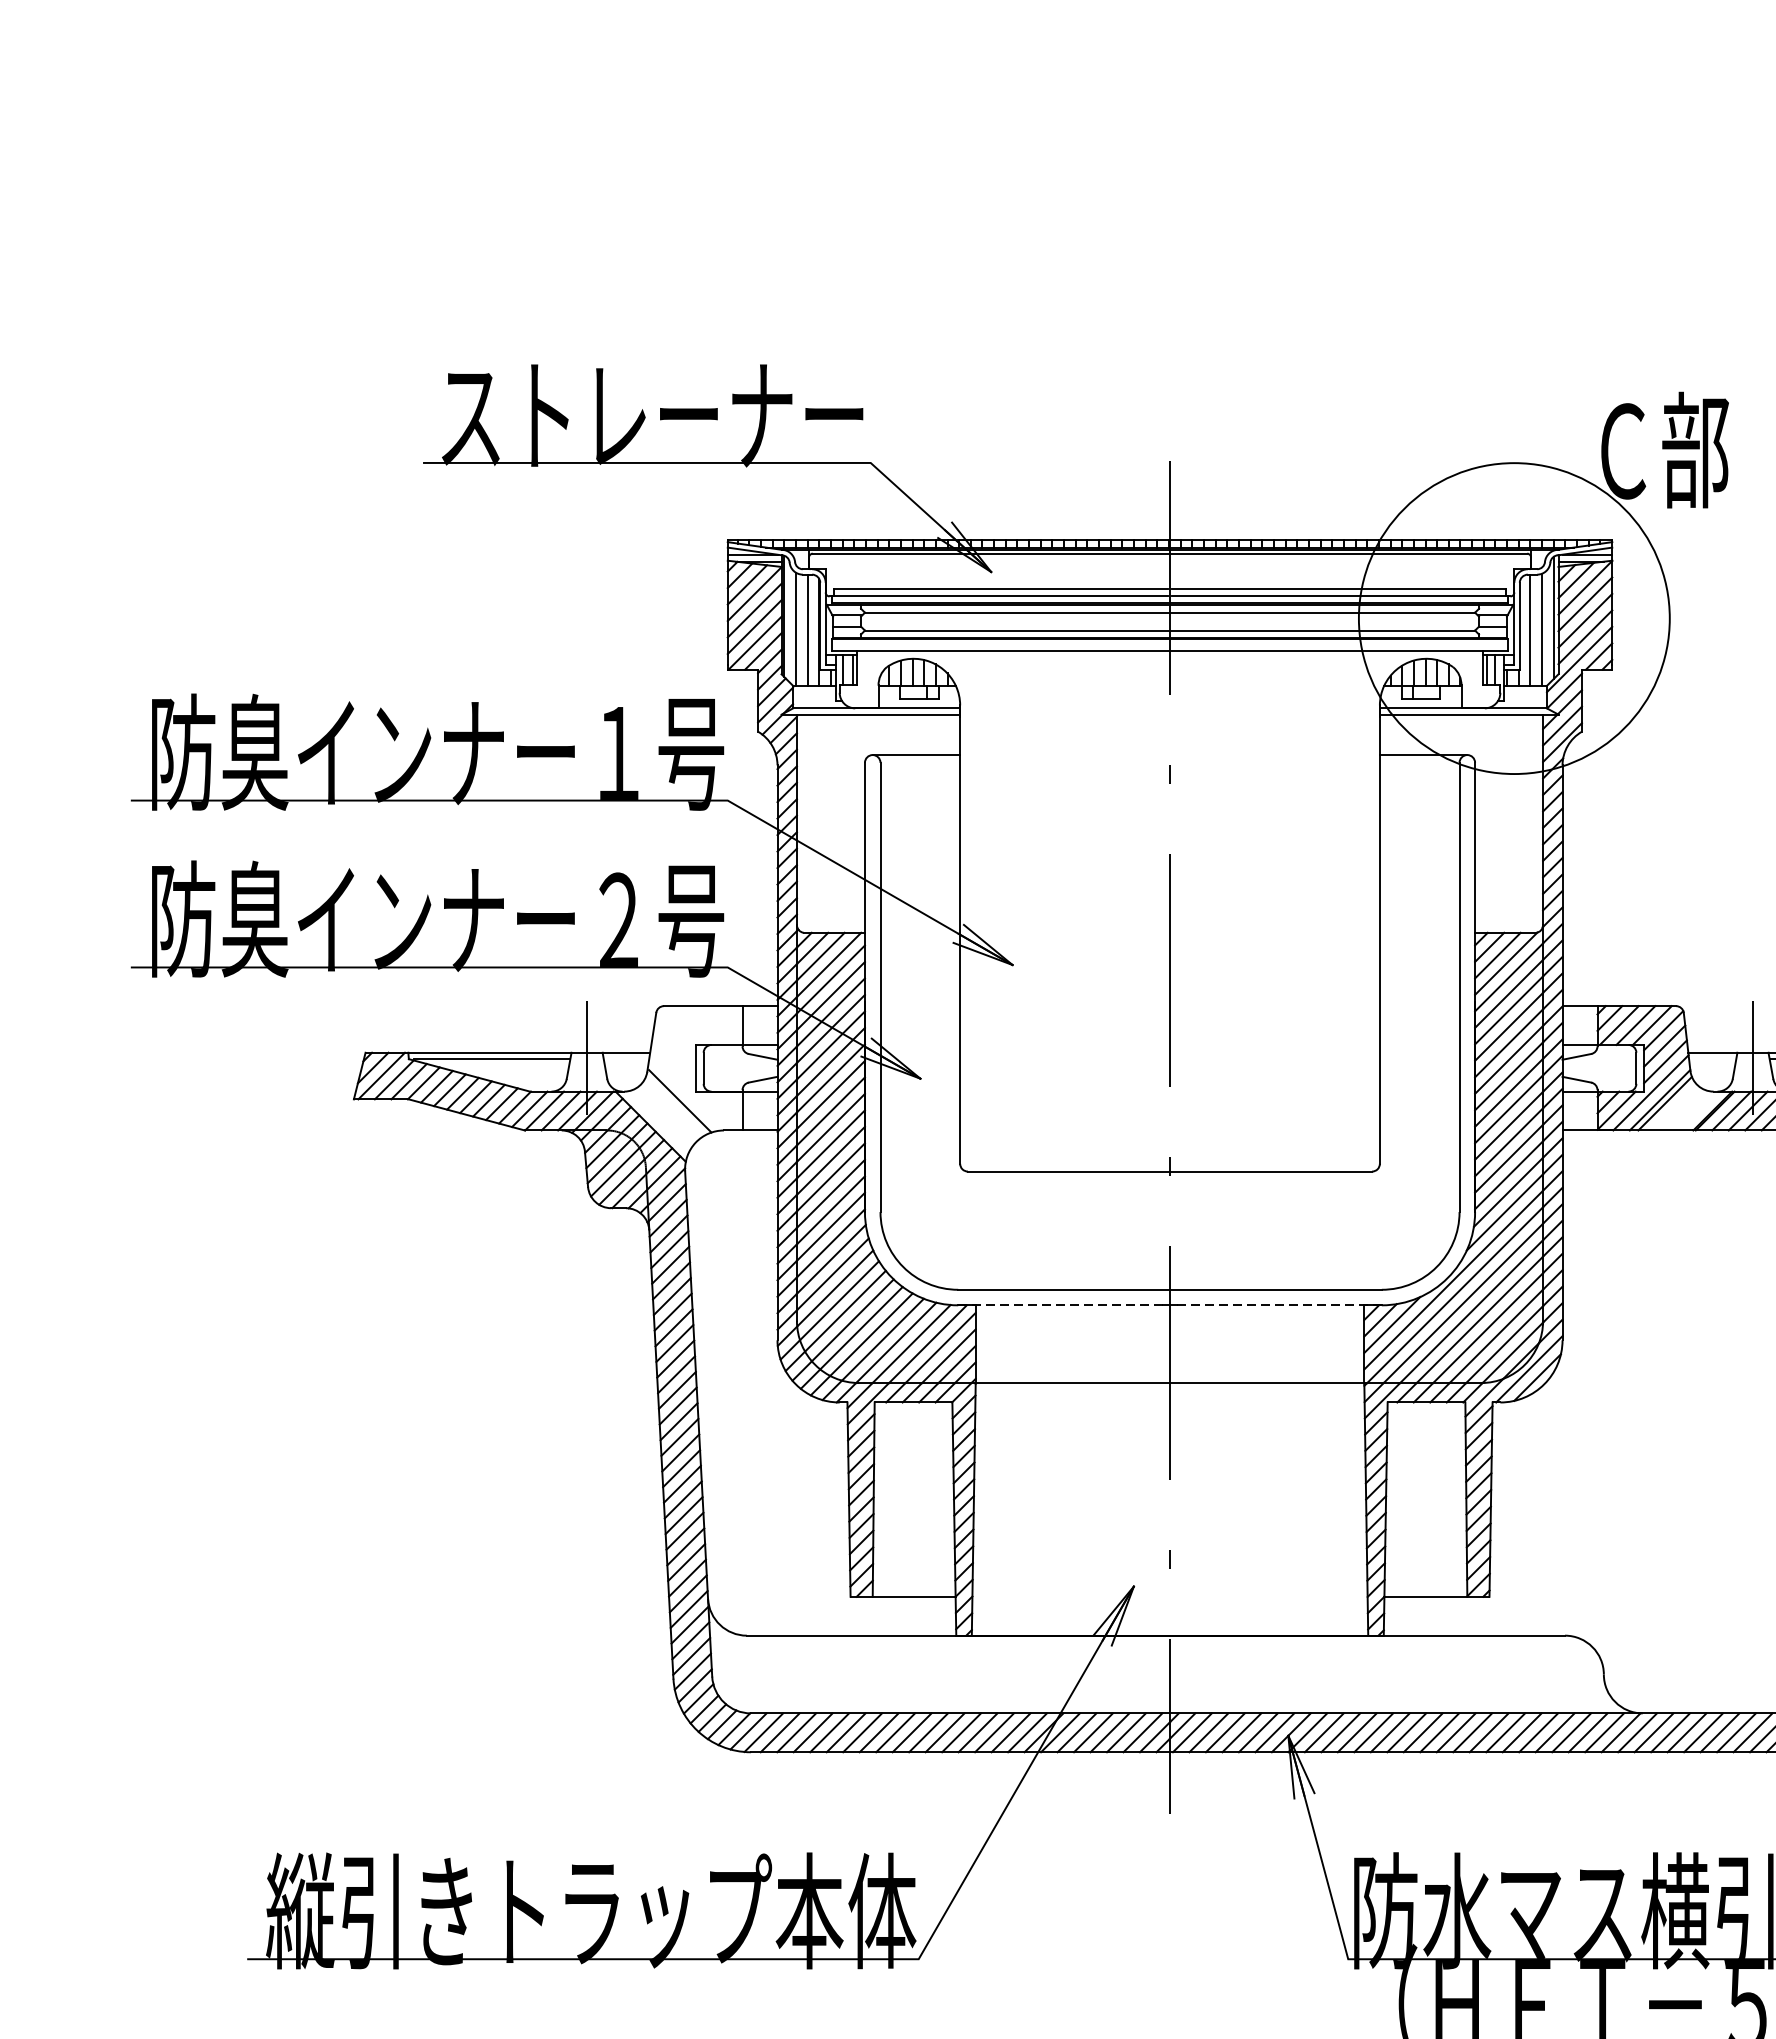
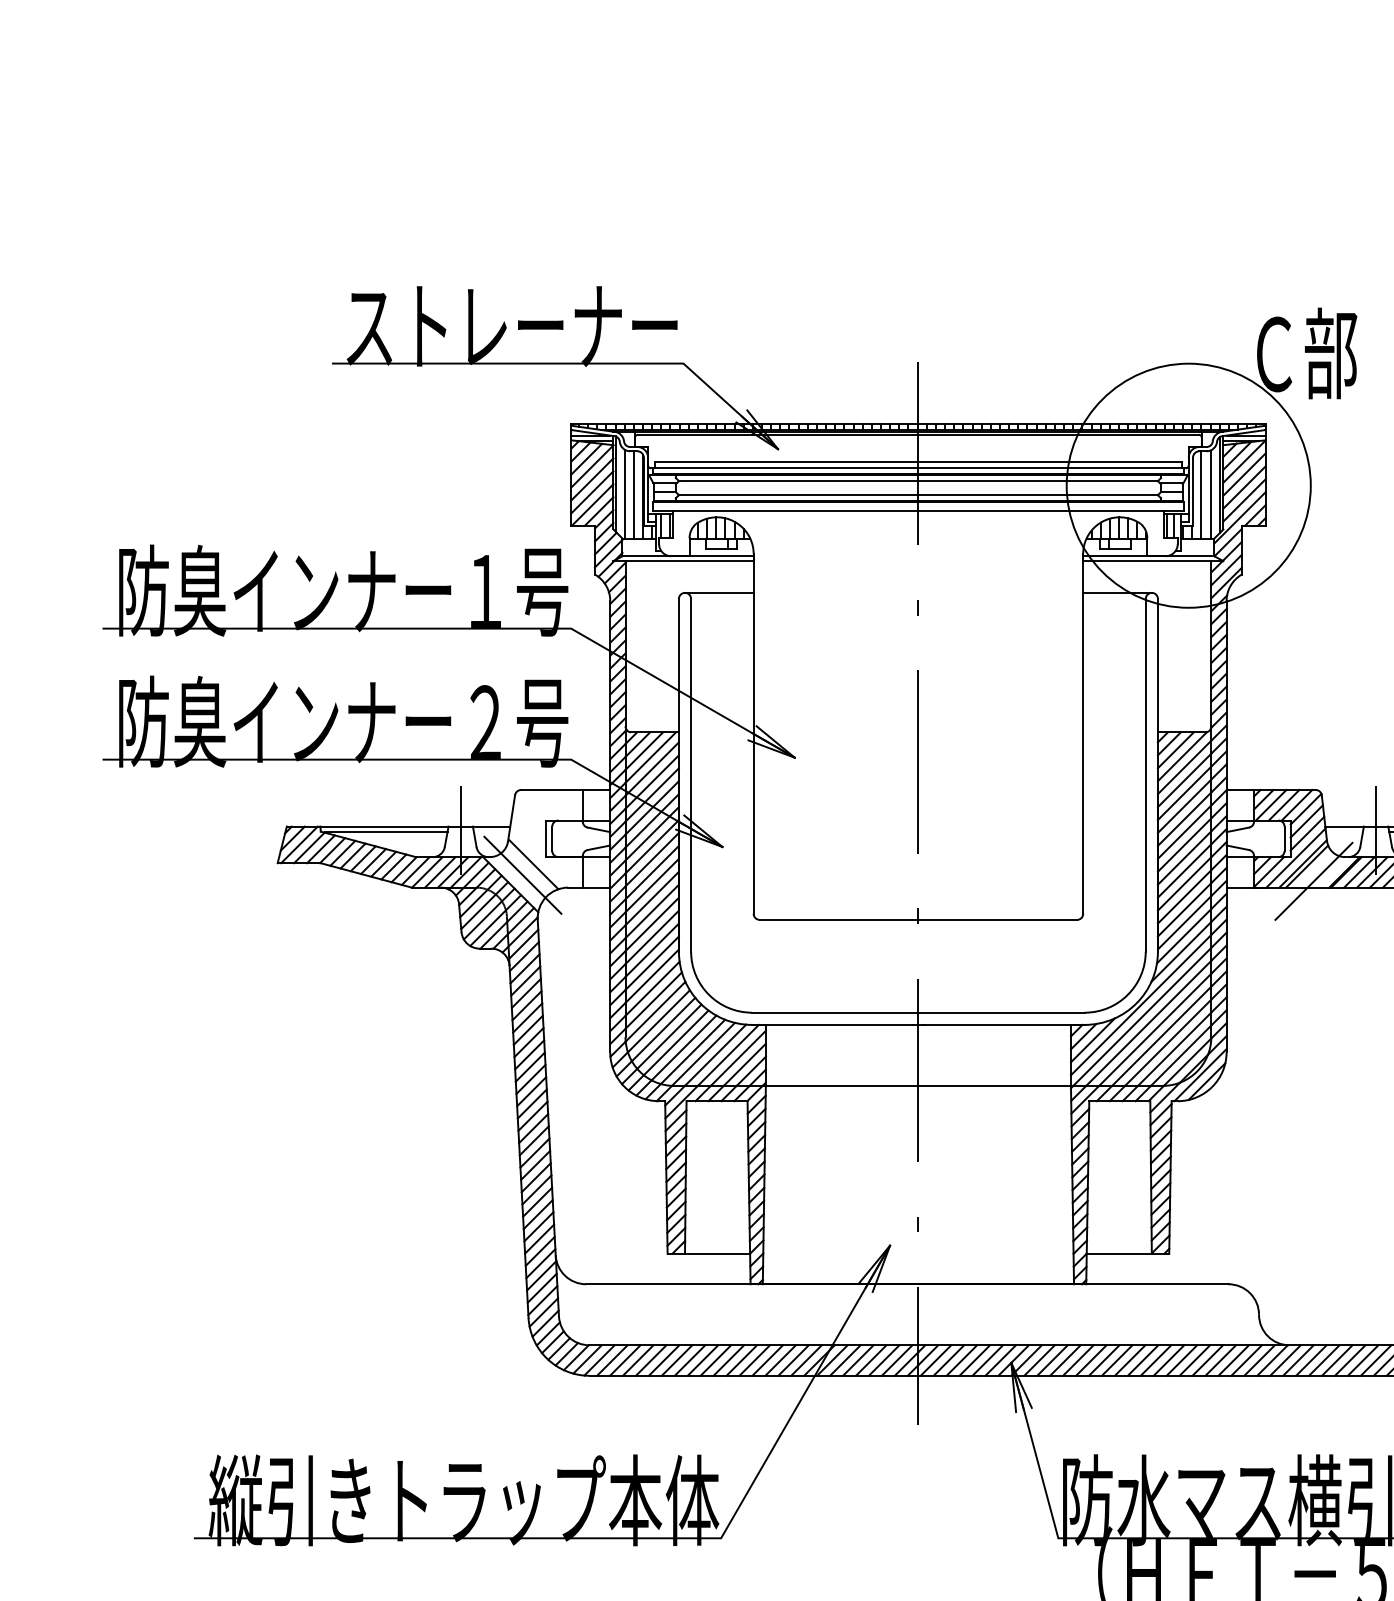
line: (665, 1115) -> (522, 875), added
line: (1673, 1122) -> (1313, 881), added
line: (1059, 1304) -> (831, 1024), dashed -> solid
line: (1279, 1304) -> (1004, 1024), dashed -> solid

